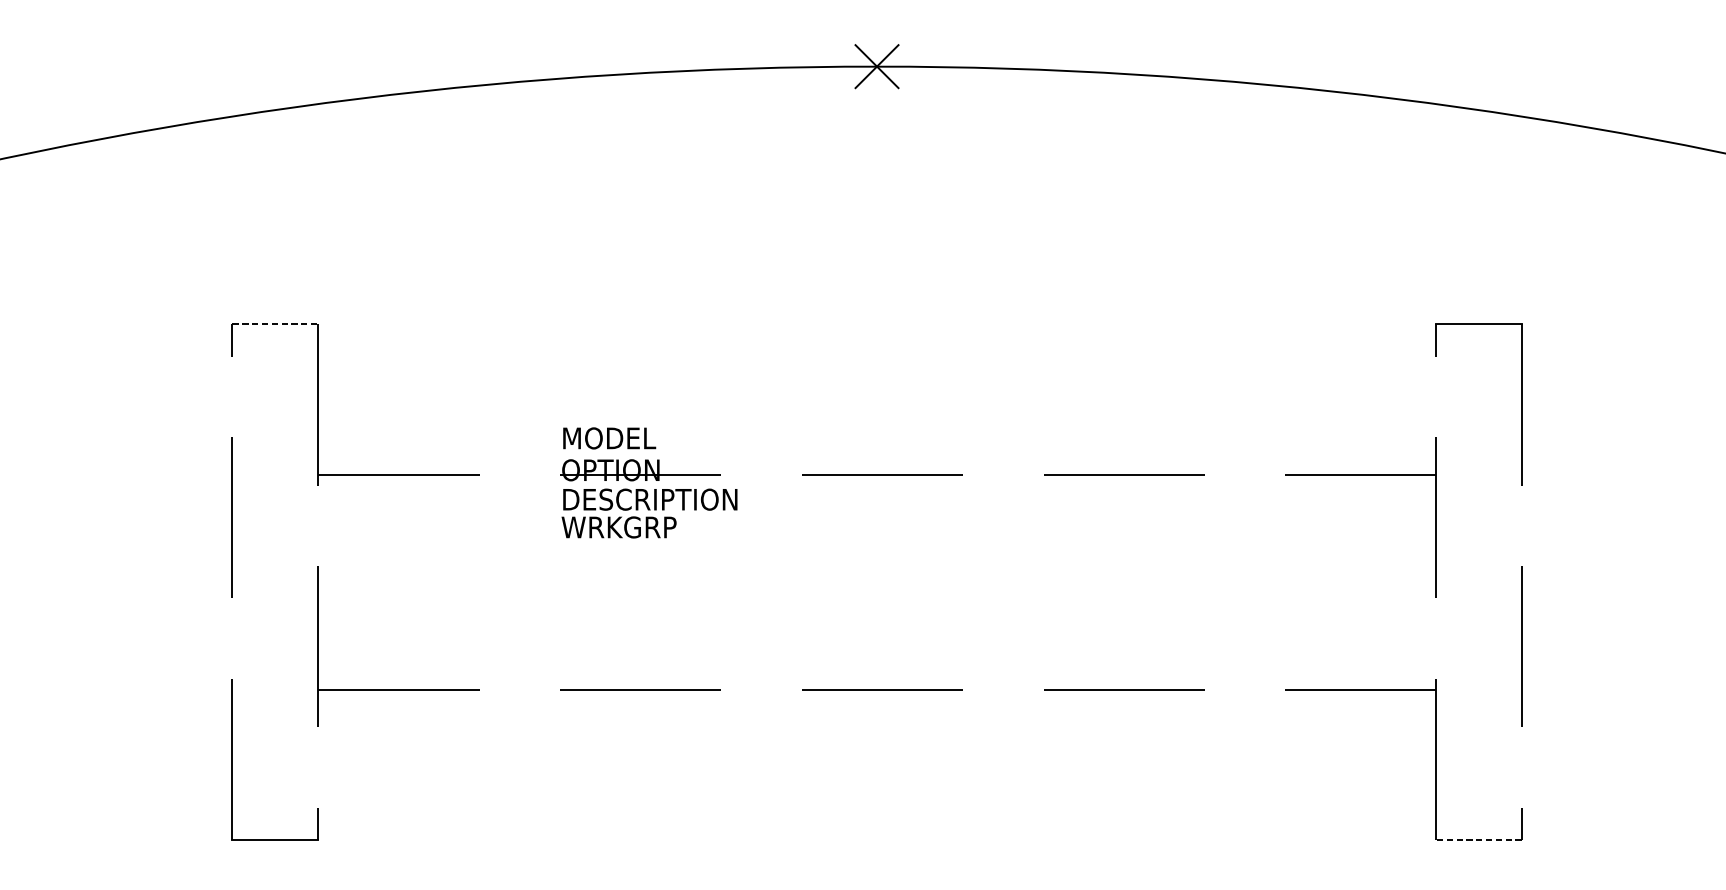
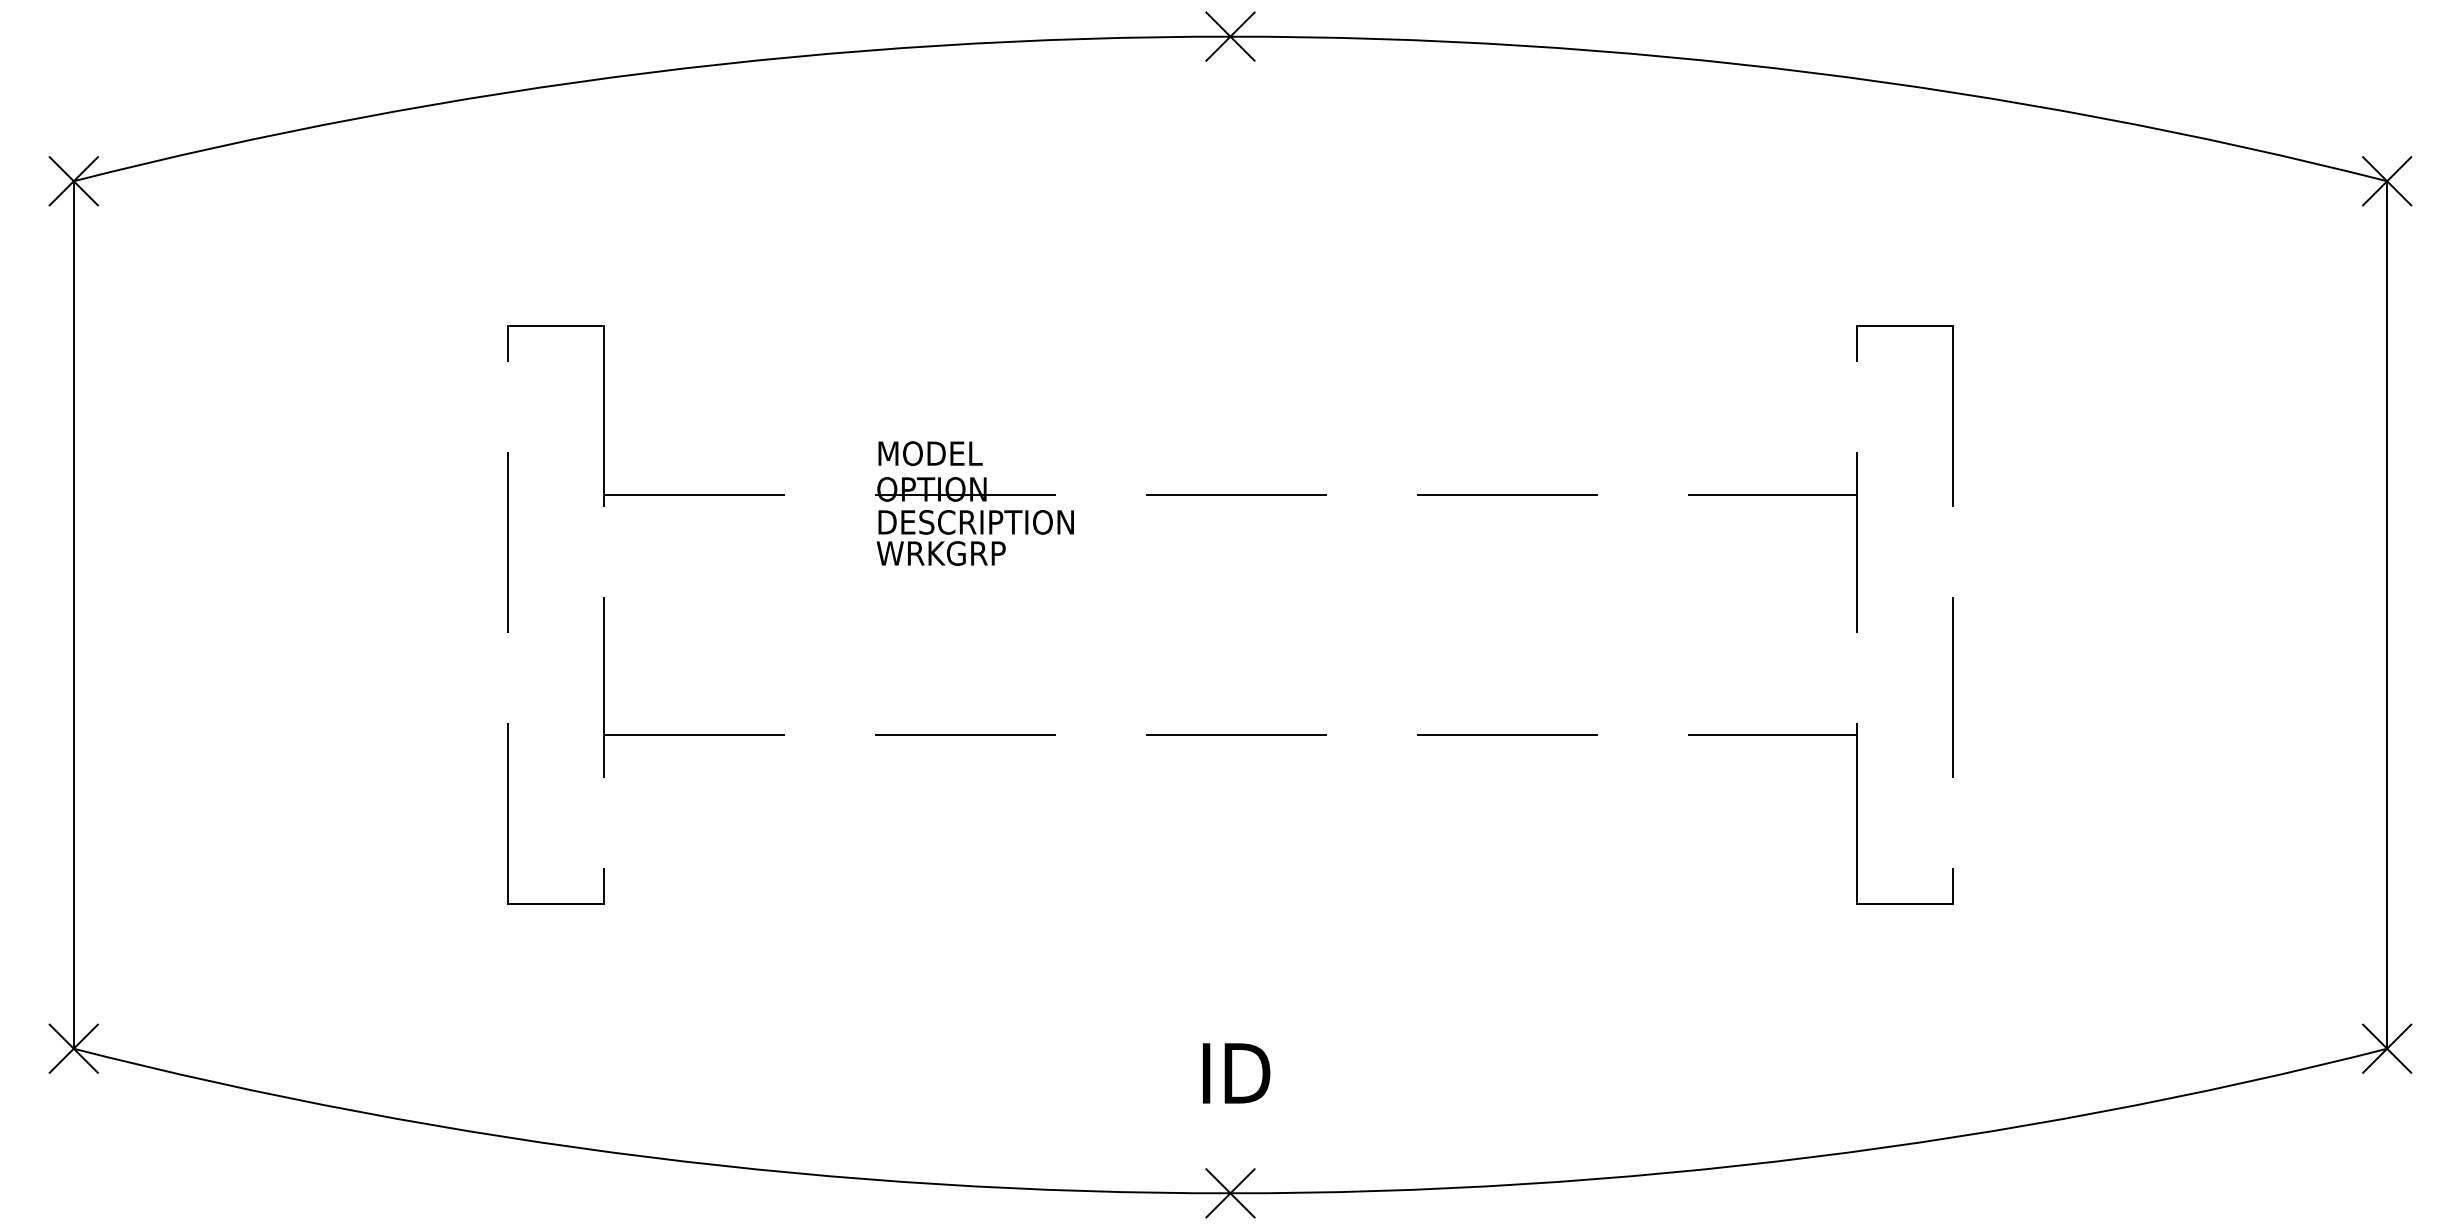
line: (276, 324) -> (556, 325), dashed -> solid
line: (1477, 840) -> (1904, 904), dashed -> solid

